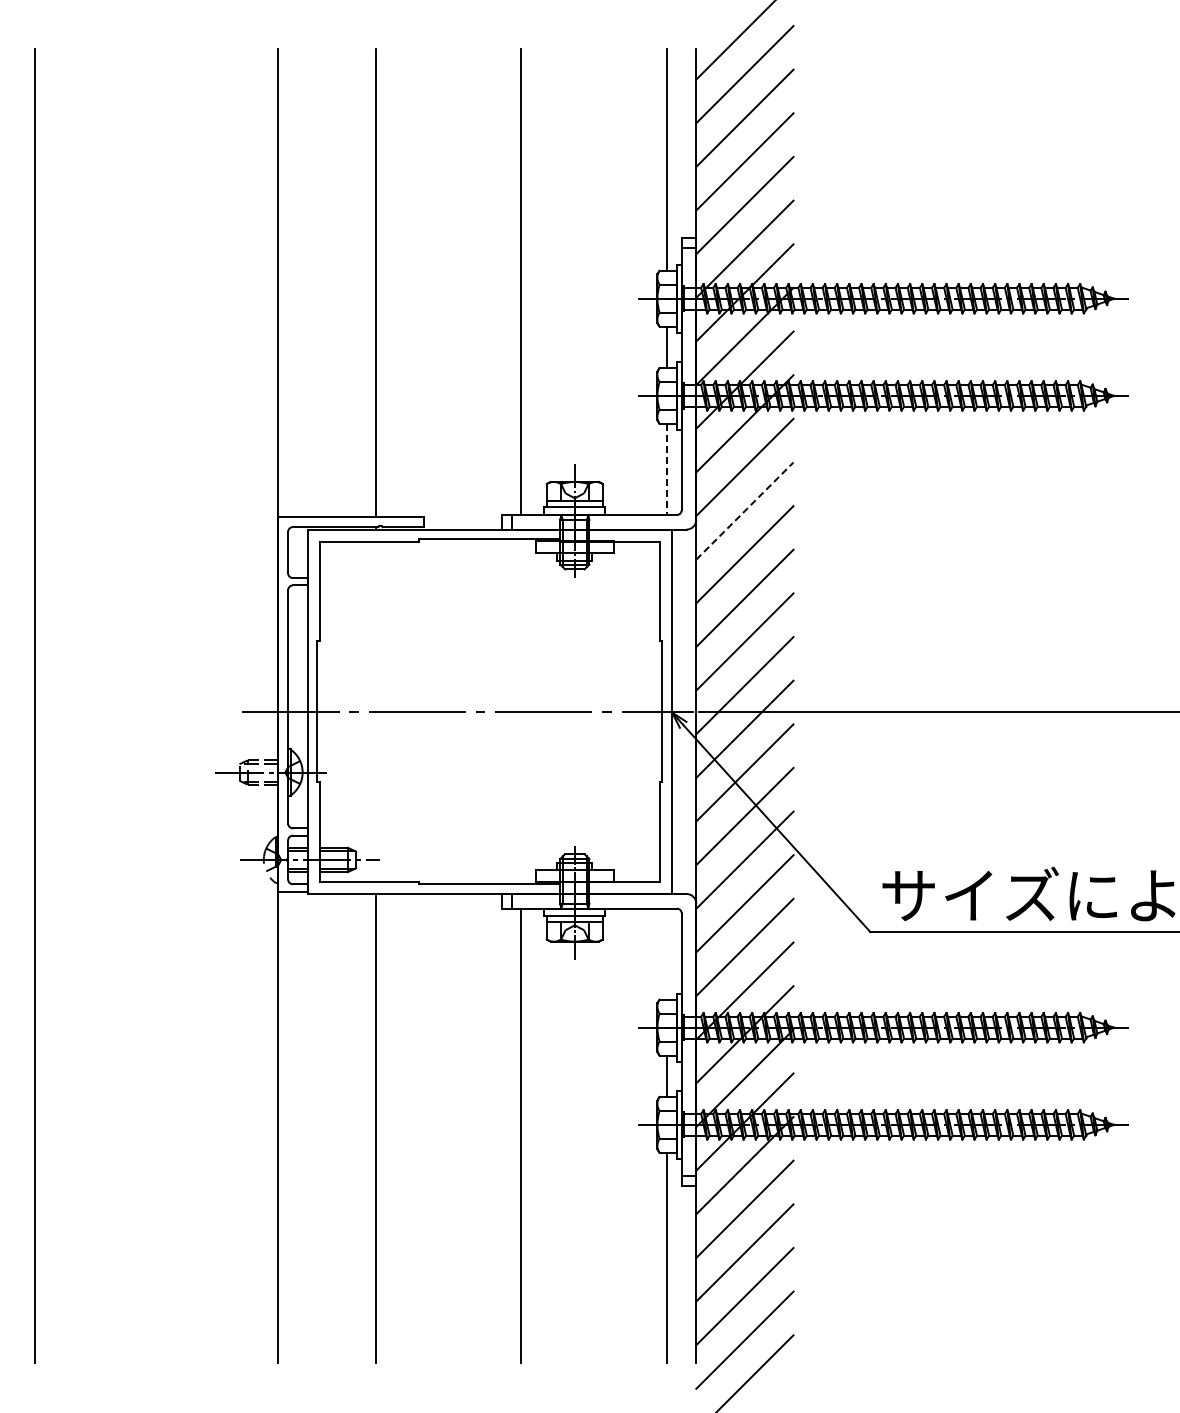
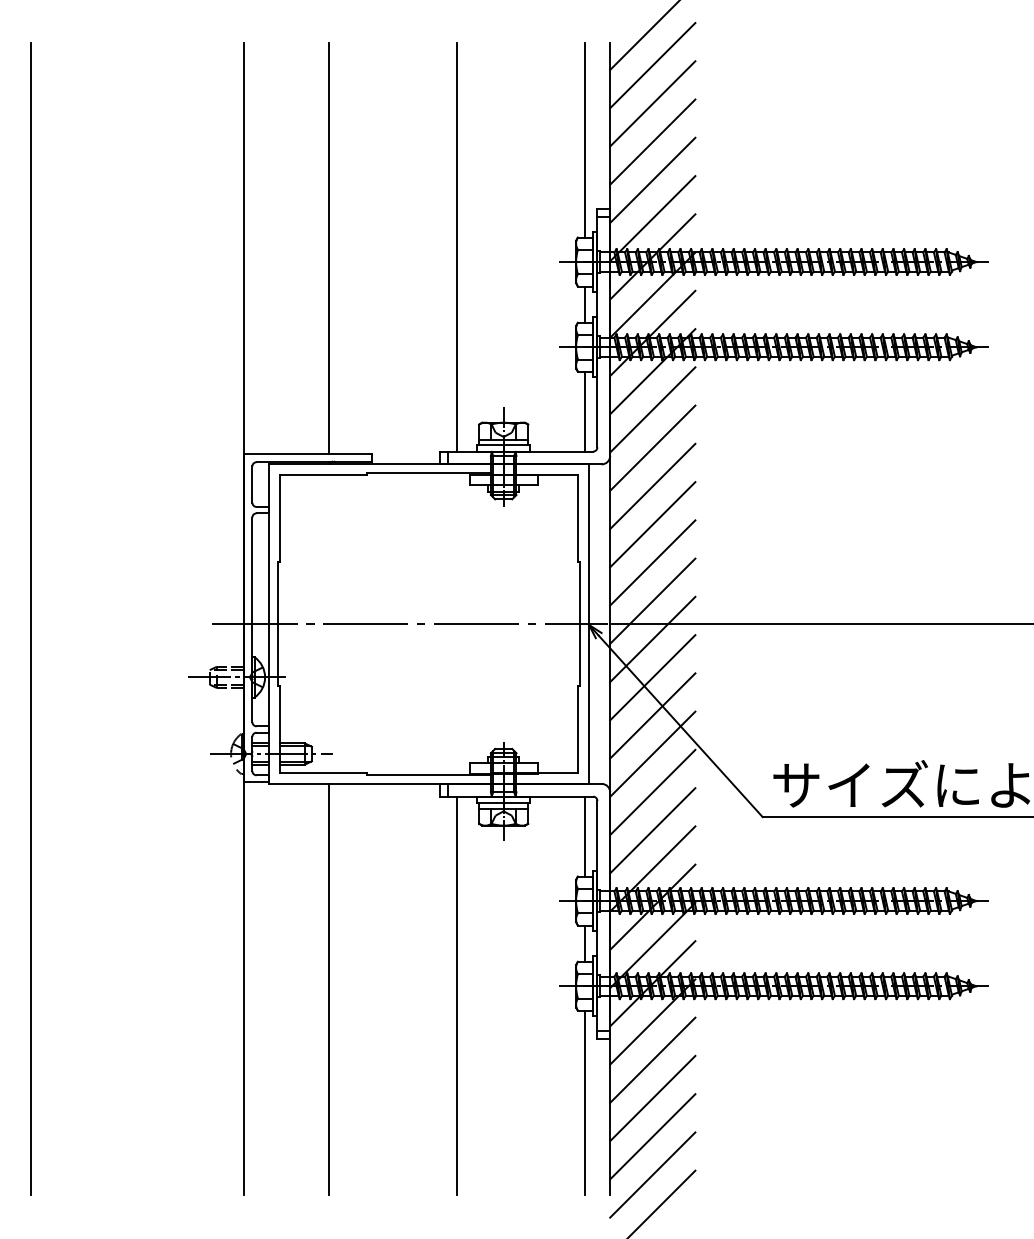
line: (667, 469) -> (584, 411), dashed -> solid
line: (744, 511) -> (652, 448), dashed -> solid
line: (667, 953) -> (584, 836), added

